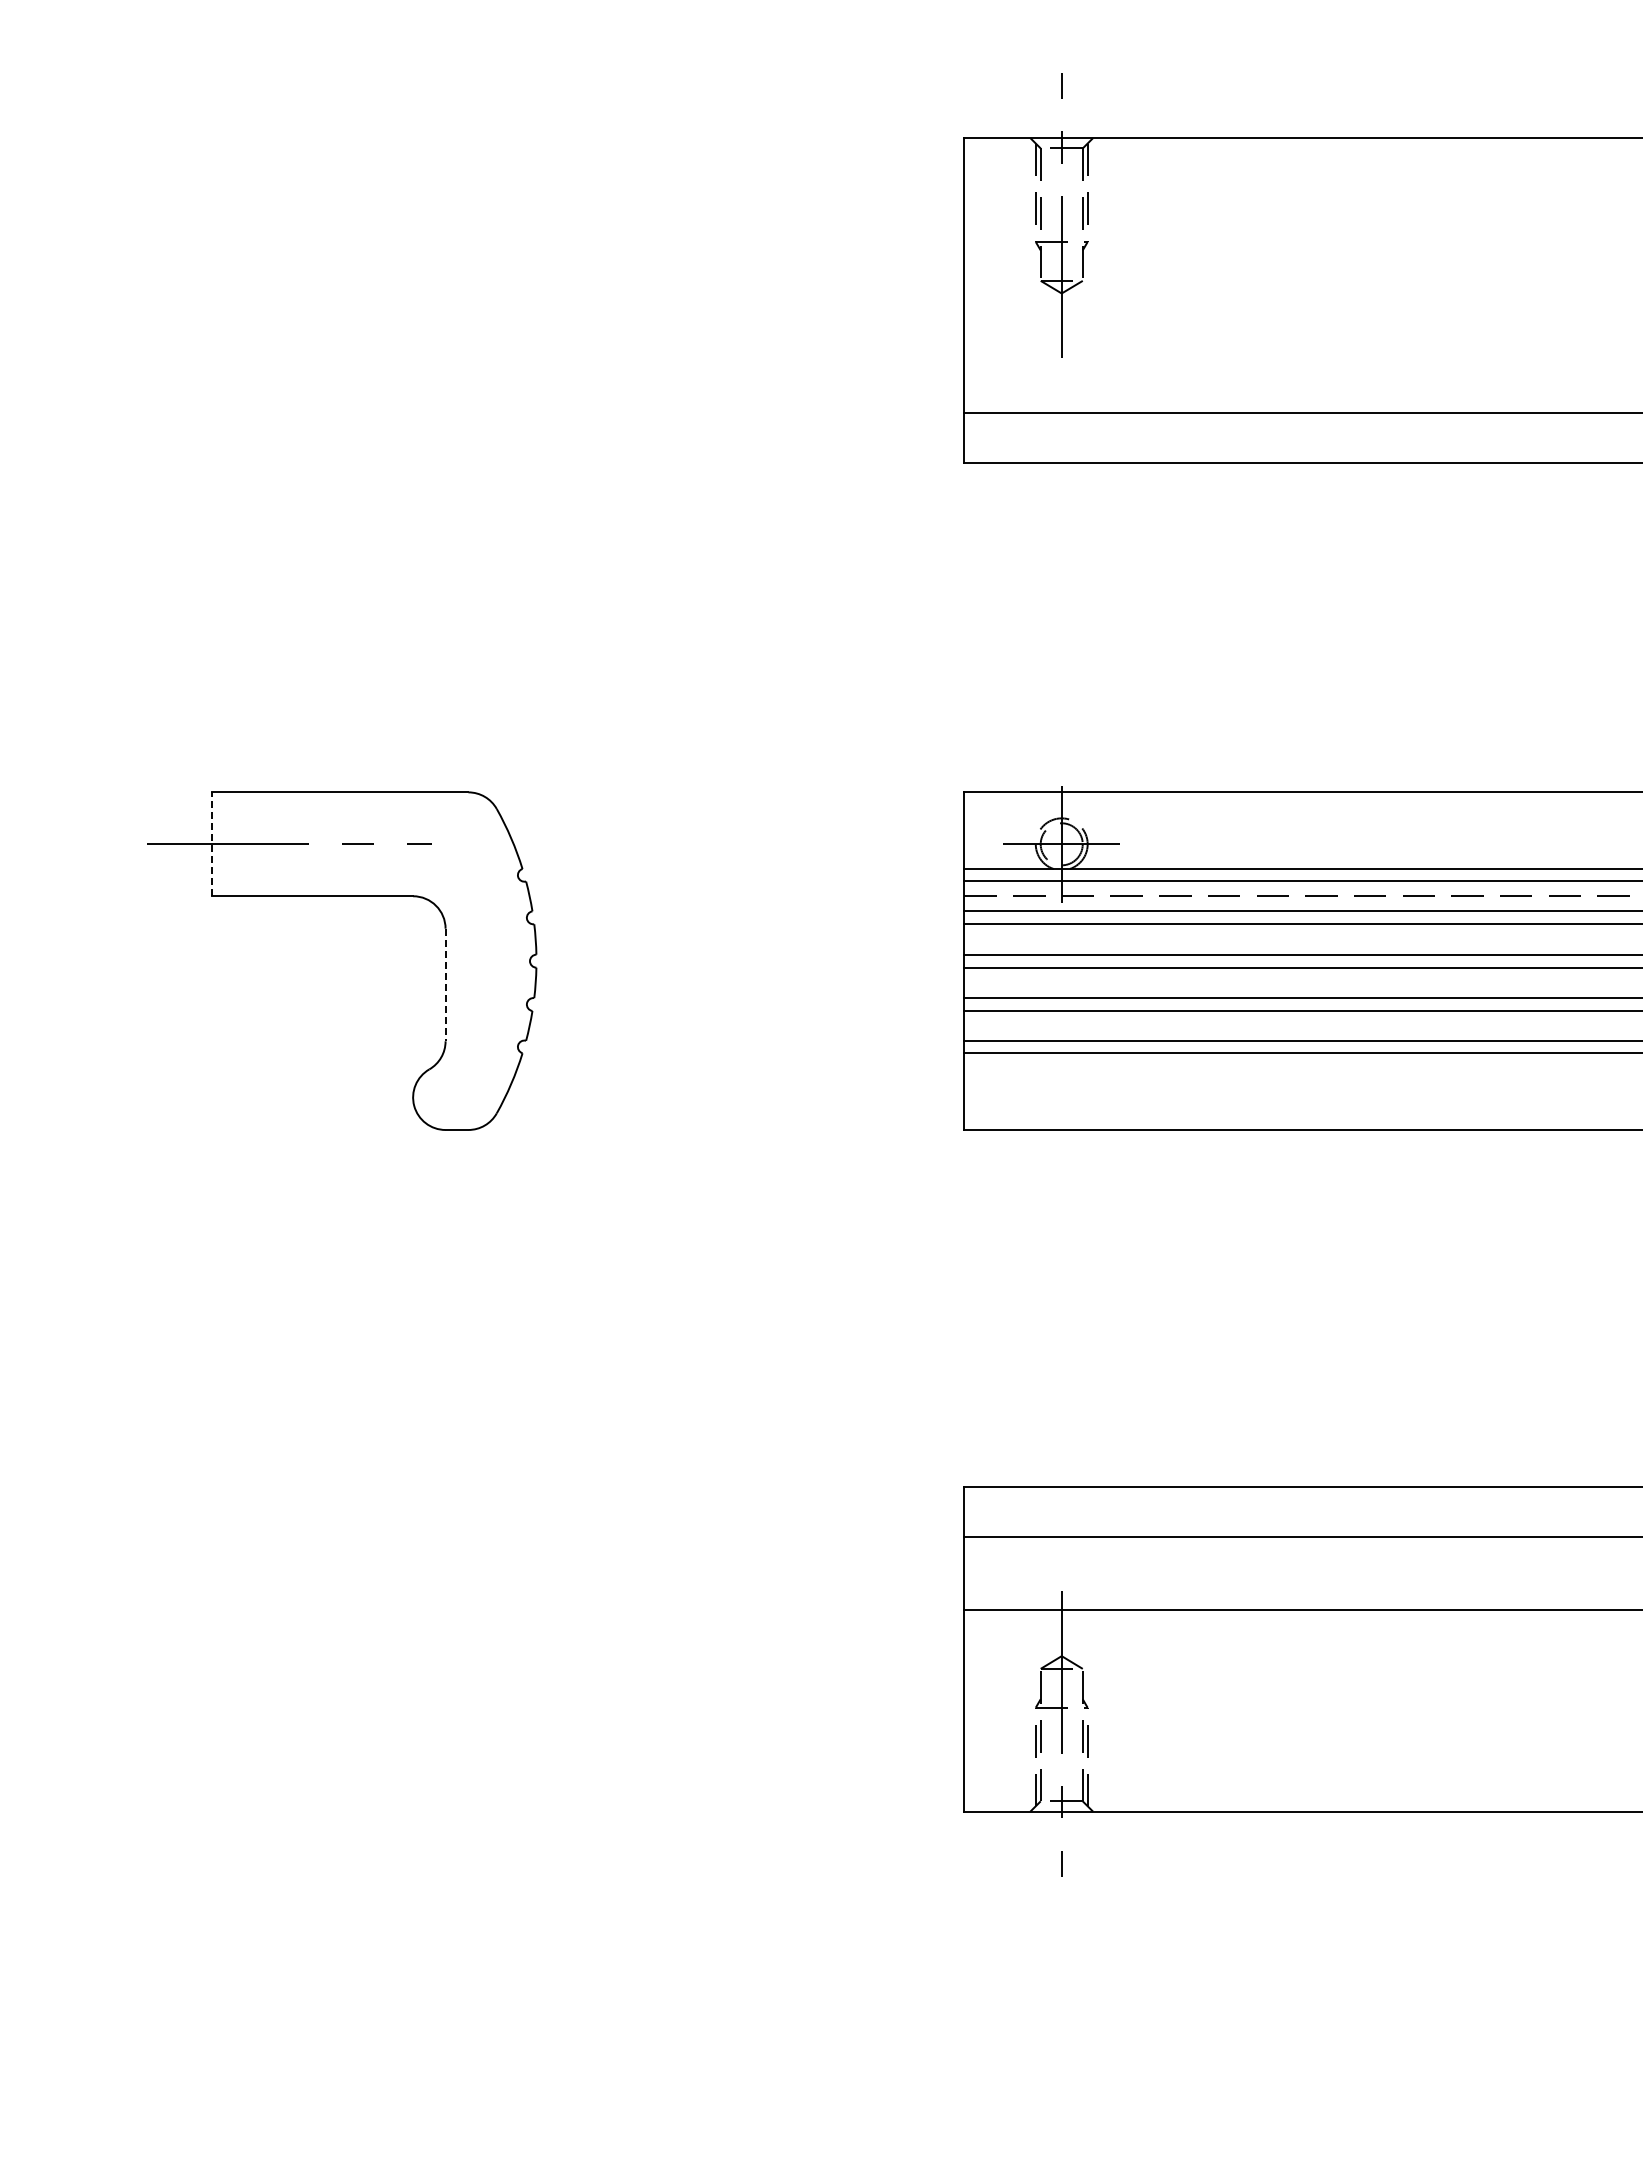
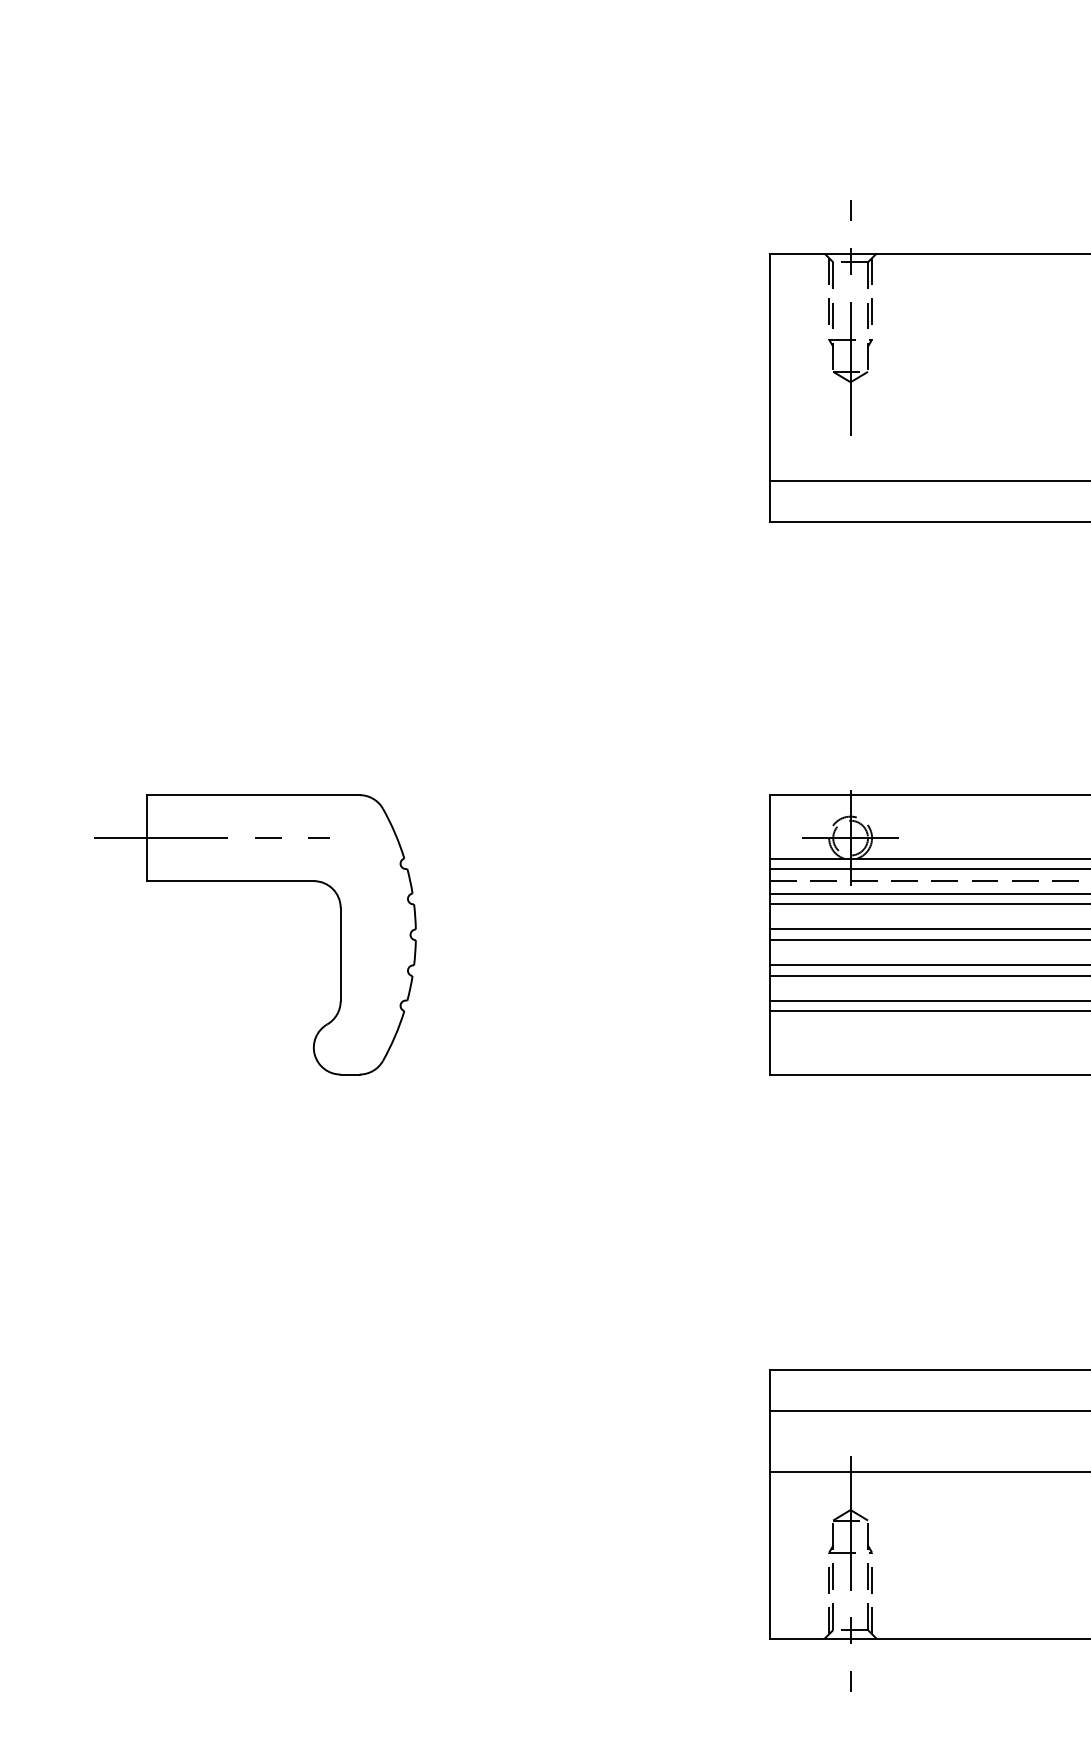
line: (211, 844) -> (146, 838), dashed -> solid
line: (445, 985) -> (340, 954), dashed -> solid

